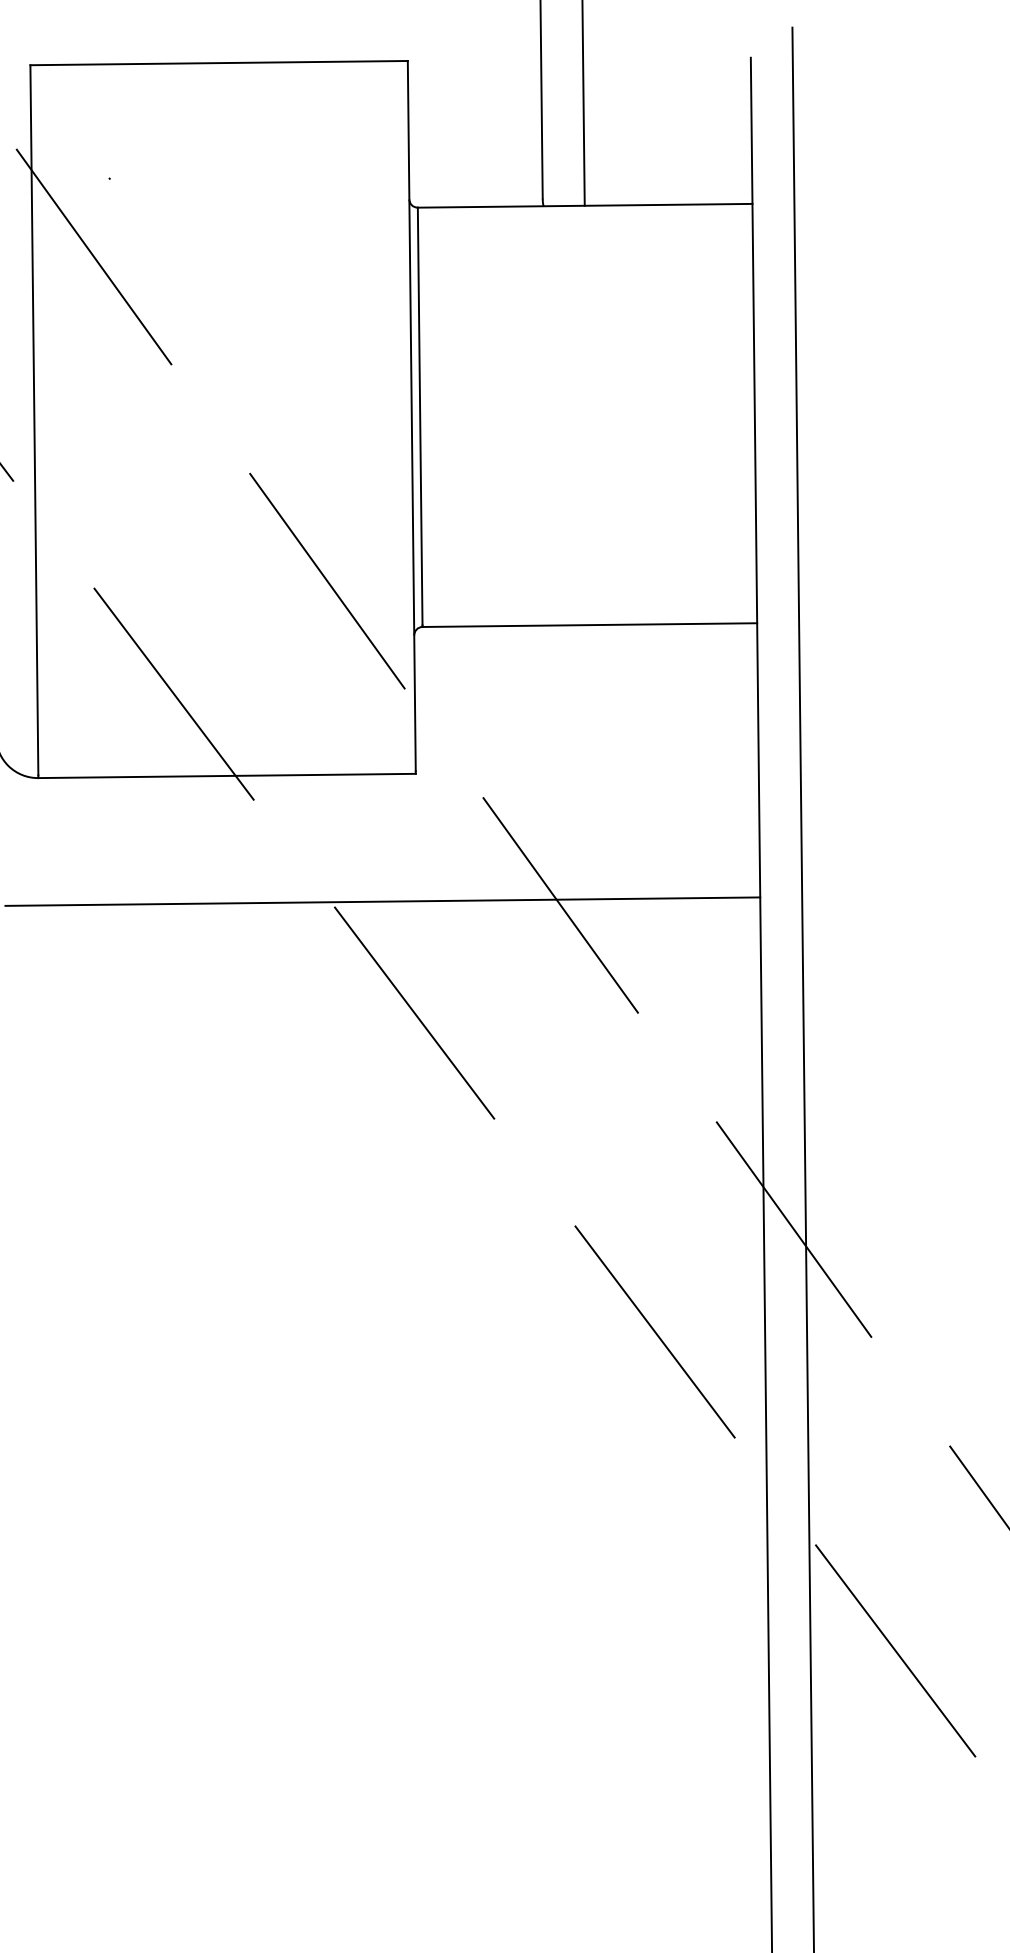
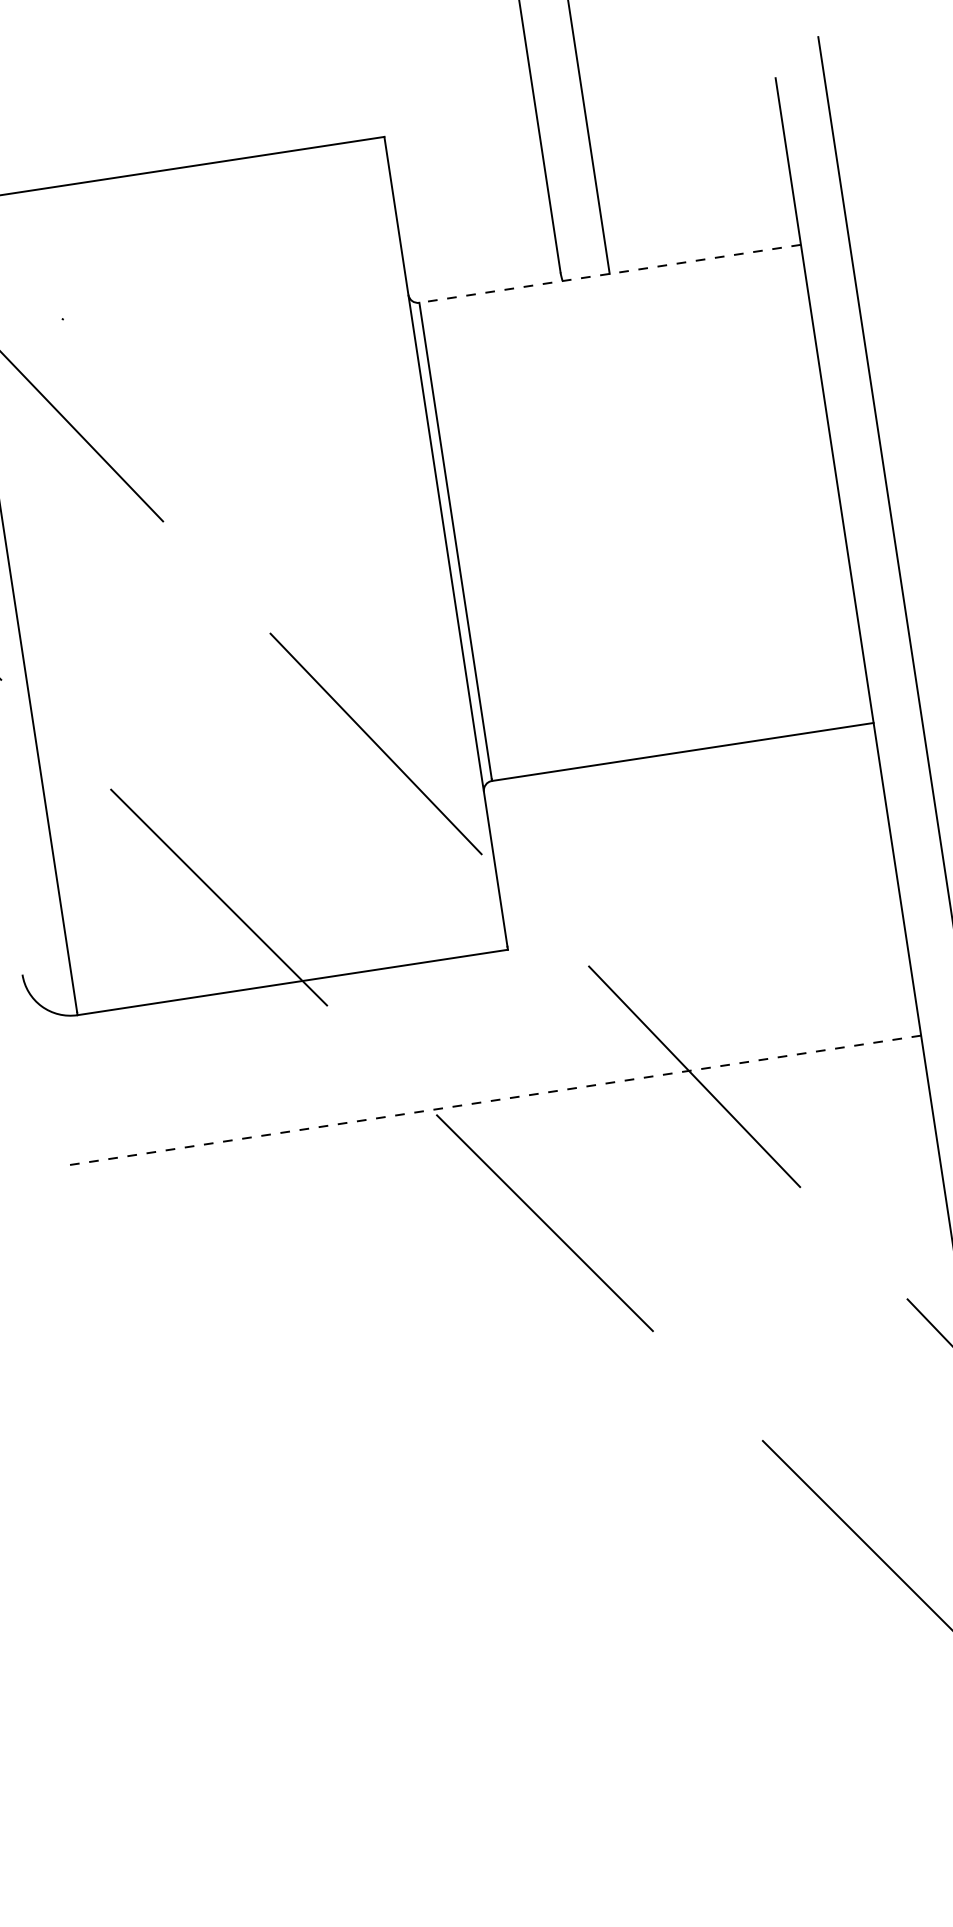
line: (584, 205) -> (609, 273), solid -> dashed
line: (382, 901) -> (490, 1100), solid -> dashed

